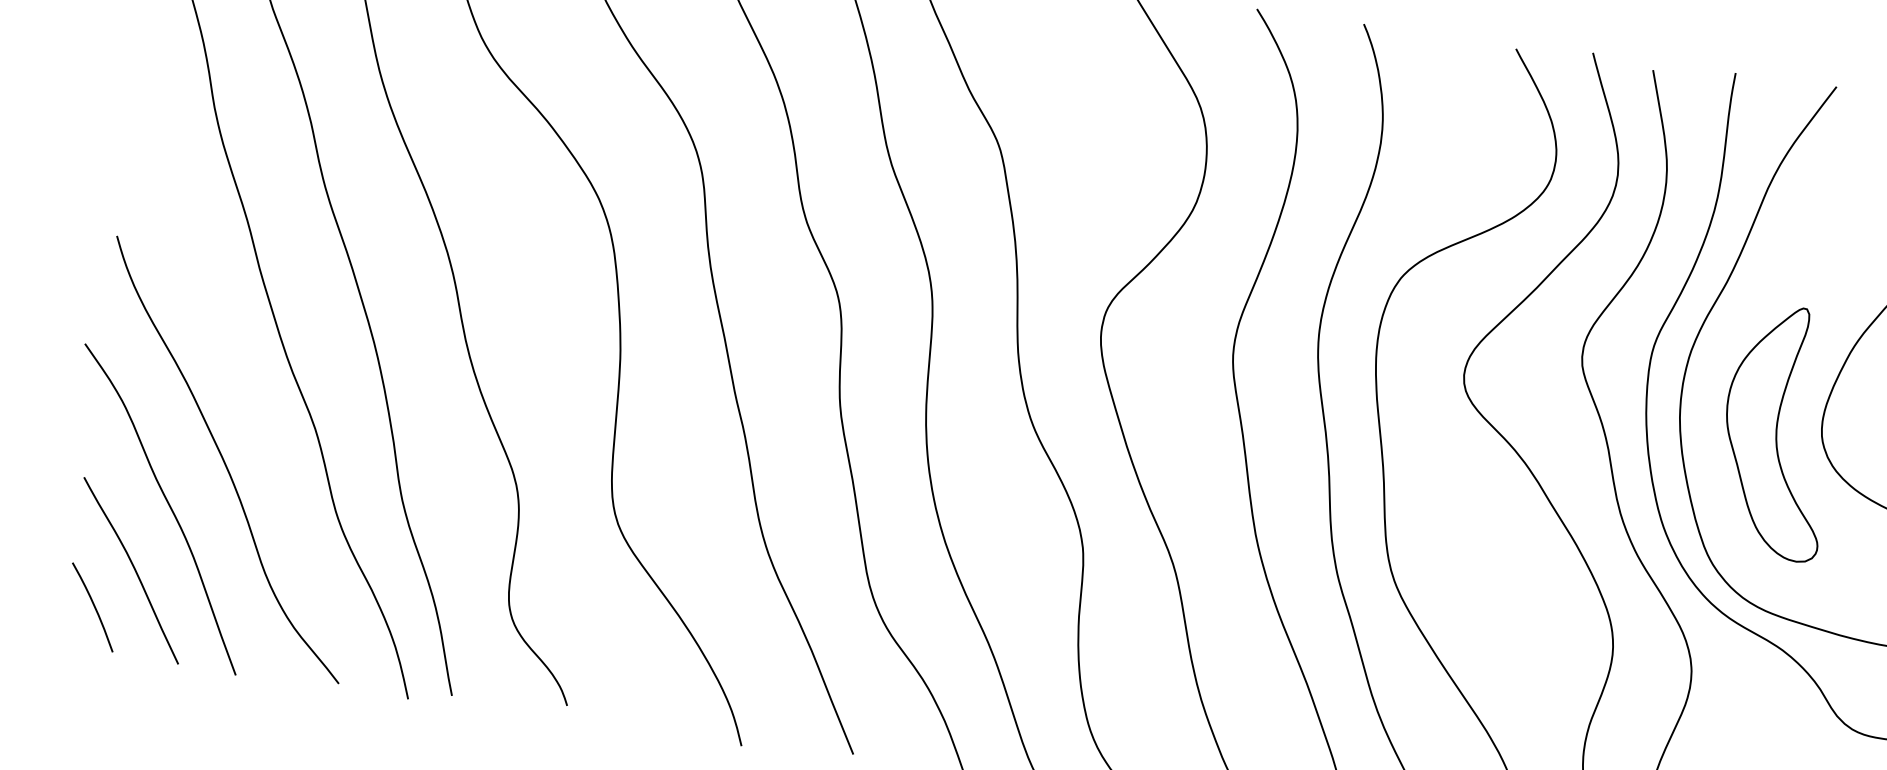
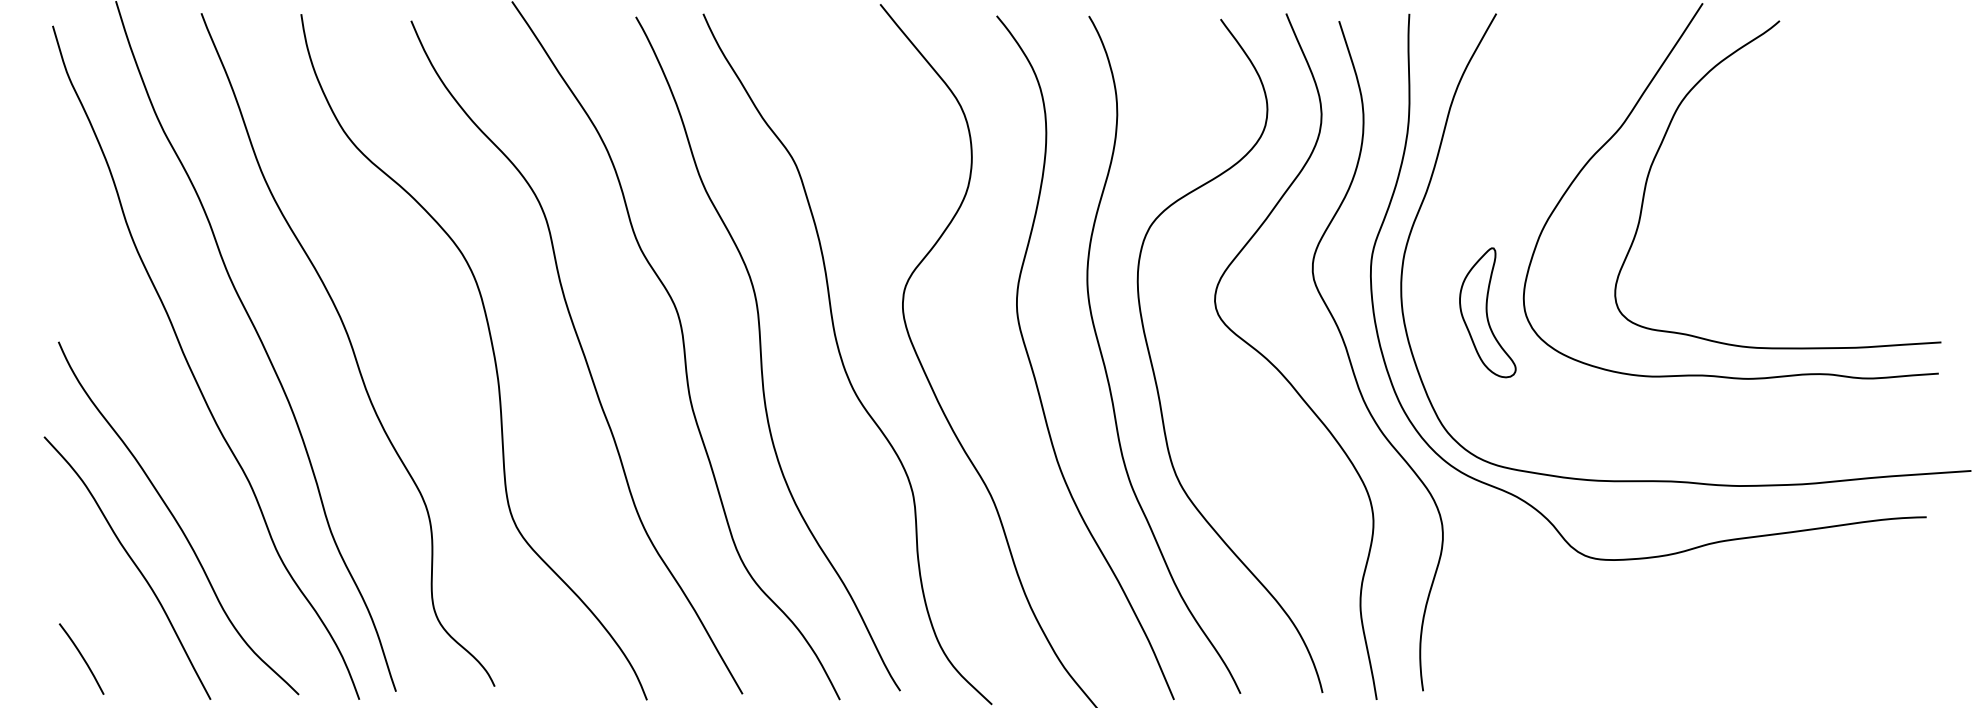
part: (1778, 431) -> (1487, 312), size x0.6
curve: (133, 568) -> (111, 621), removed

